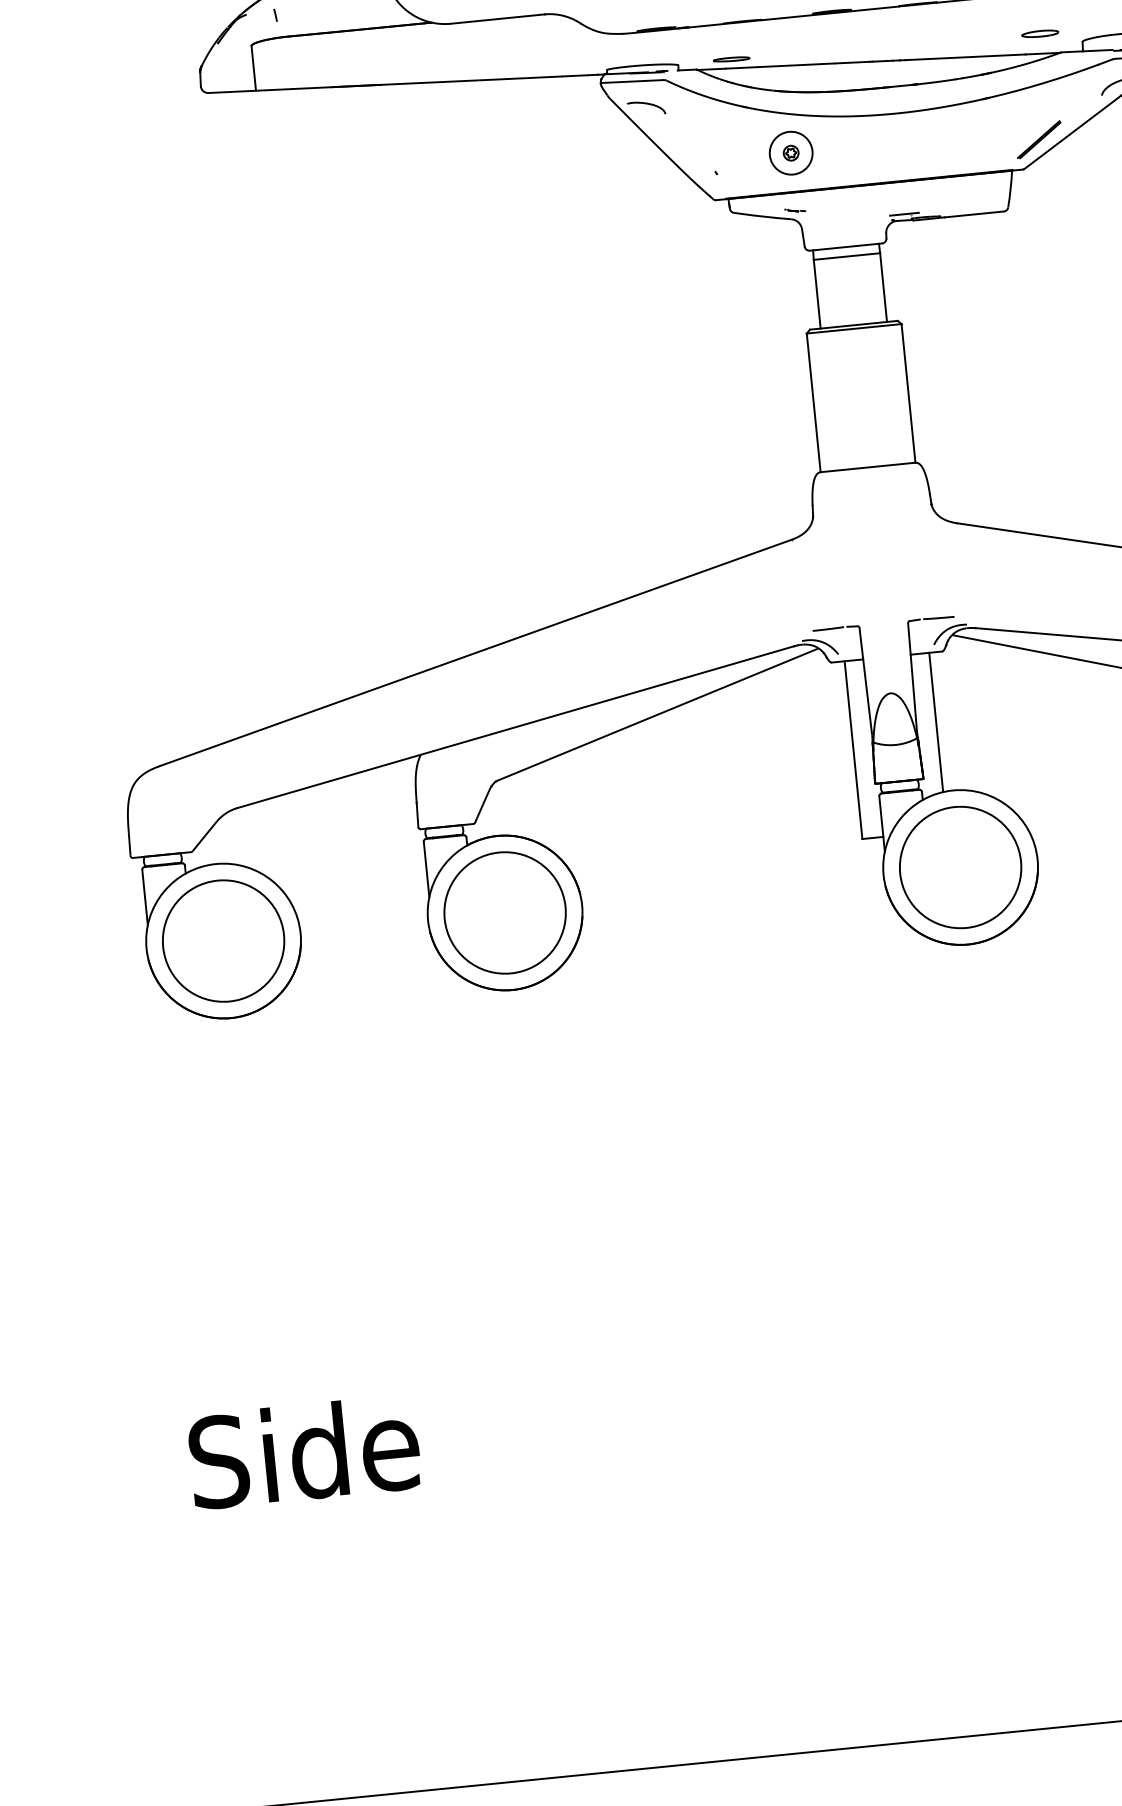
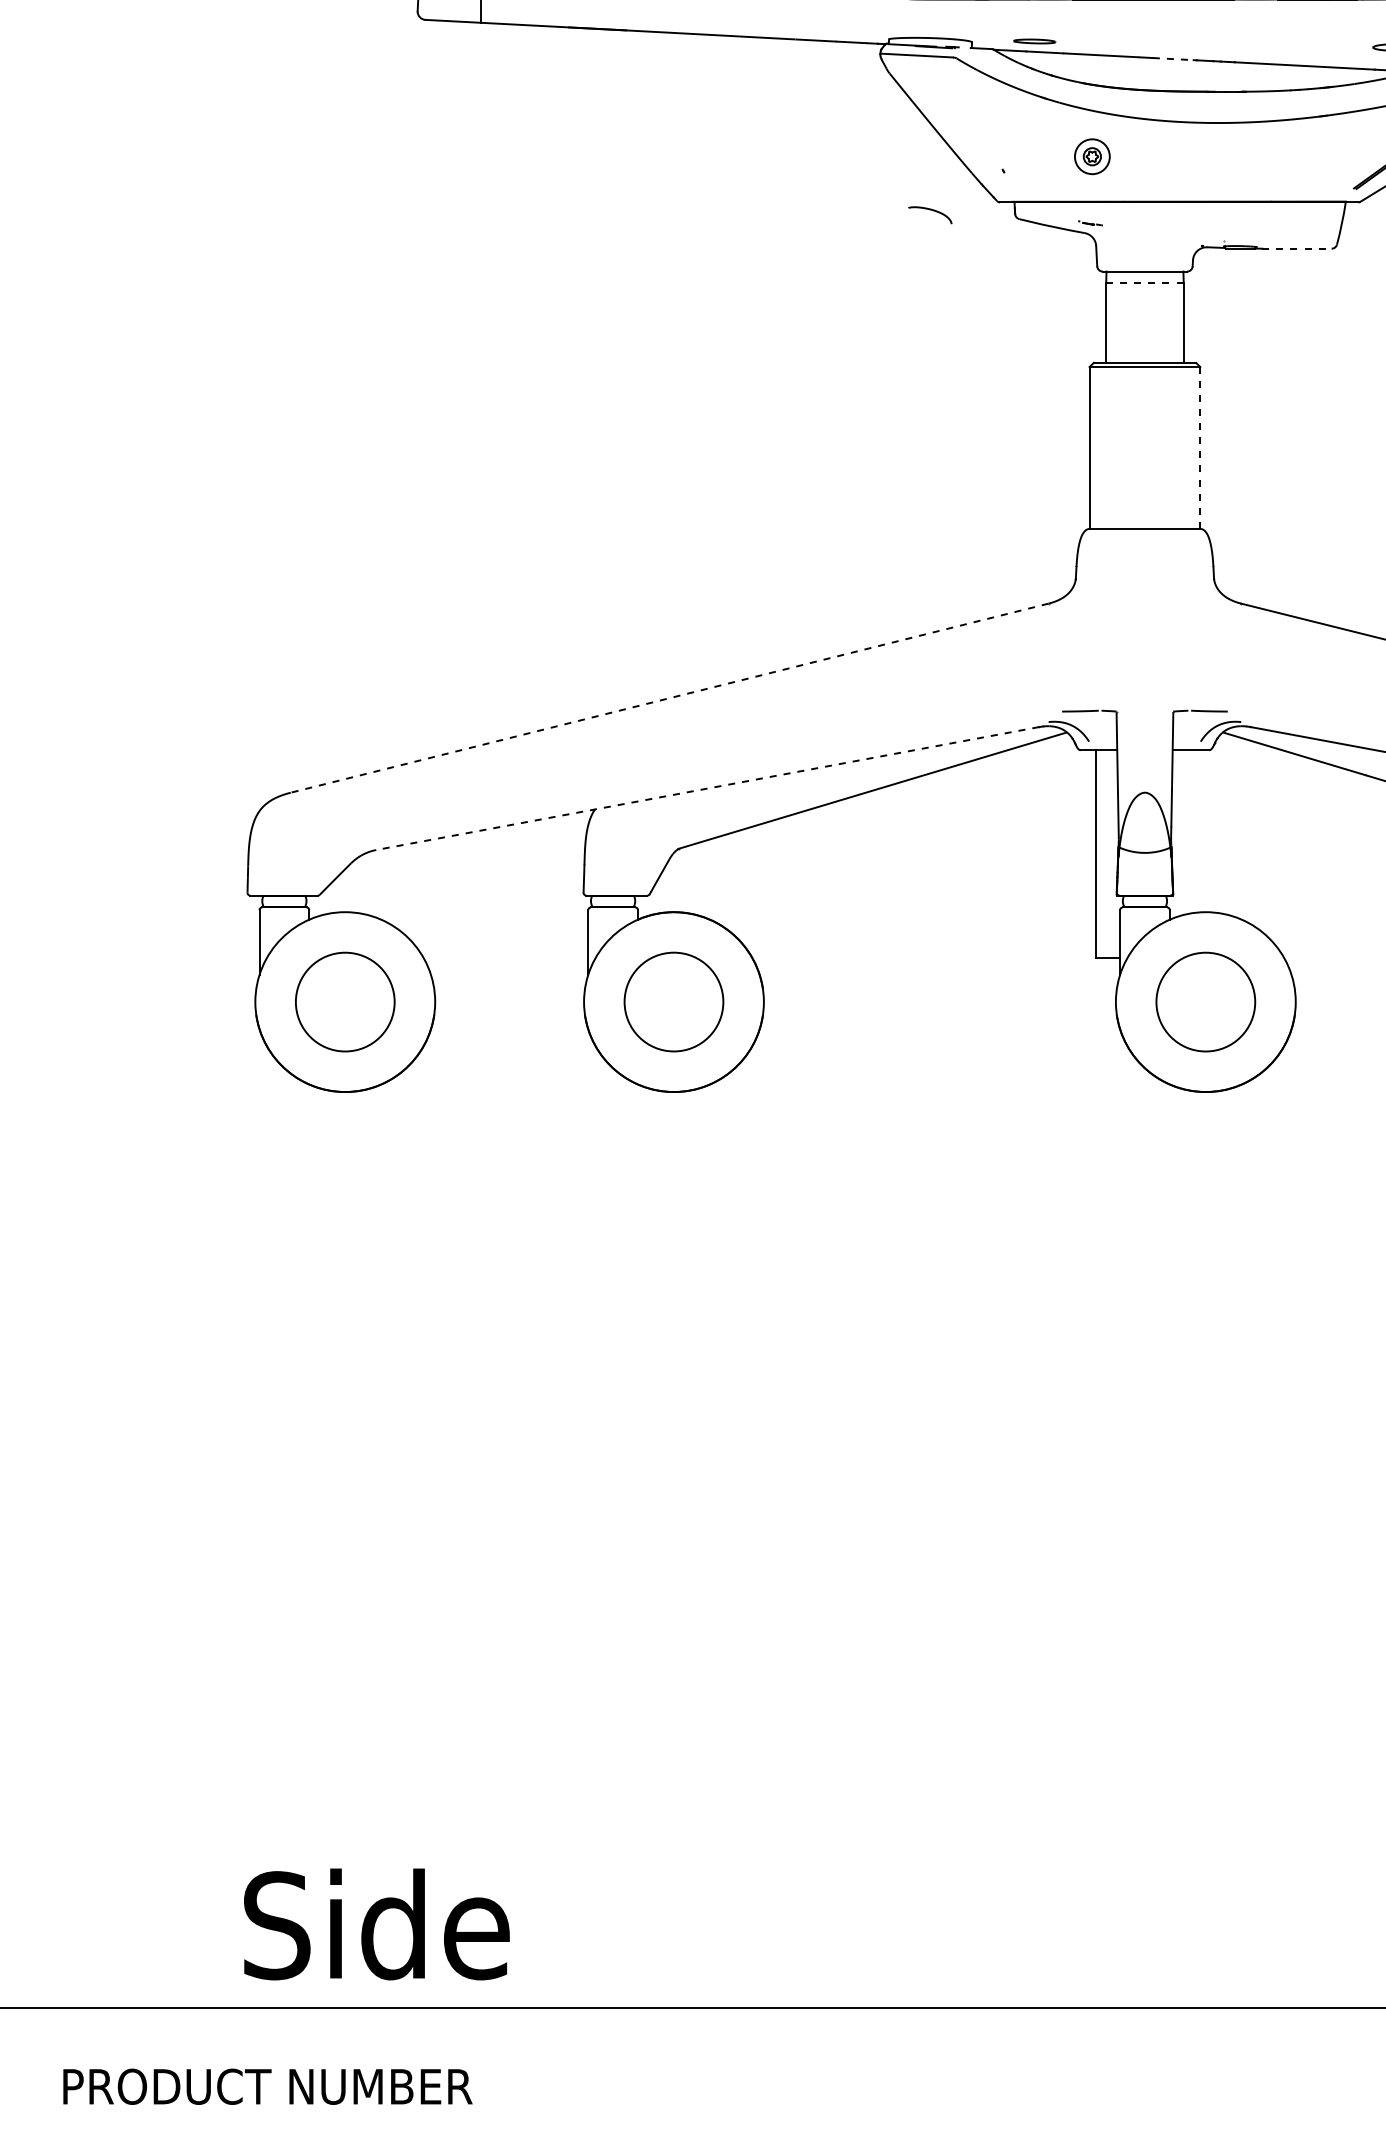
line: (852, 62) -> (1173, 59), solid -> dashed
curve: (646, 104) -> (930, 210), moved
circle: (791, 152) -> (1092, 156), size x0.7
line: (904, 214) -> (1216, 240), removed
line: (974, 214) -> (1297, 248), solid -> dashed
line: (846, 256) -> (1144, 282), solid -> dashed
line: (908, 393) -> (1200, 448), solid -> dashed
line: (475, 653) -> (669, 698), solid -> dashed
line: (936, 722) -> (1194, 831), removed
line: (515, 727) -> (707, 788), solid -> dashed
circle: (960, 867) -> (1205, 1001), size x0.7
circle: (504, 912) -> (673, 1001), size x0.7
circle: (222, 940) -> (344, 1001), size x0.7
text: (304, 1452) -> (376, 1924), moved

